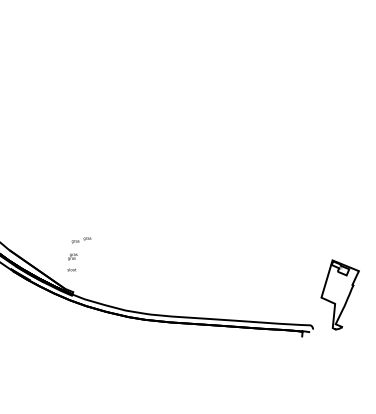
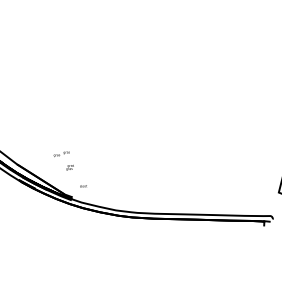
text: (81, 240) -> (61, 154), moved
text: (71, 269) -> (83, 185), moved

